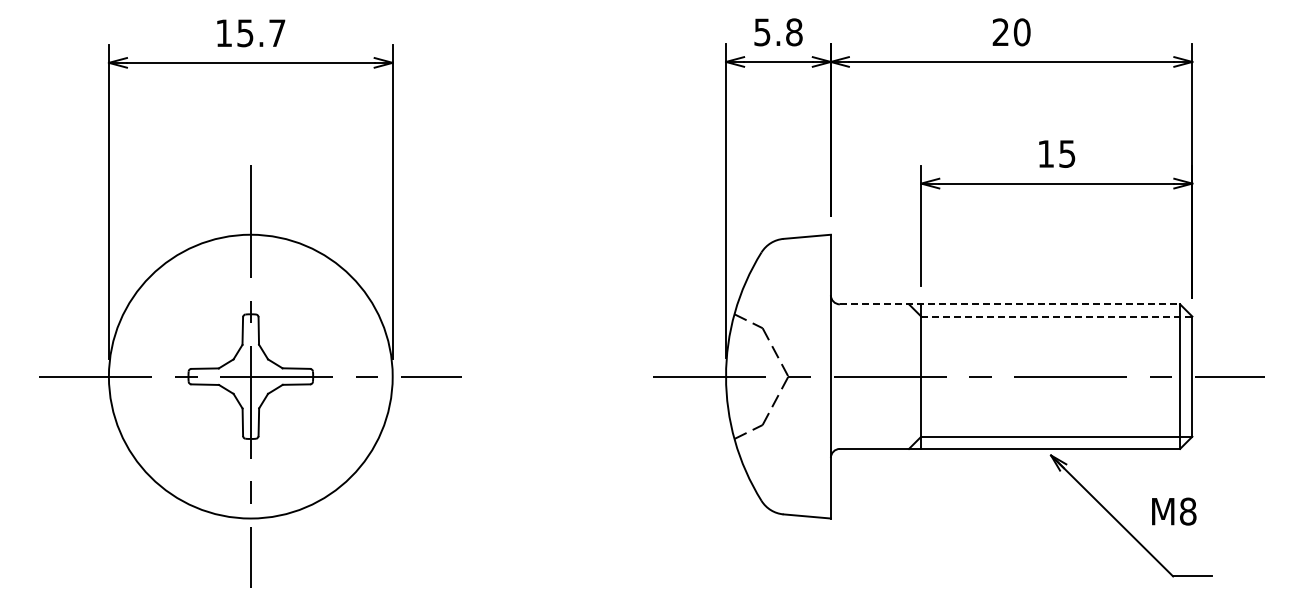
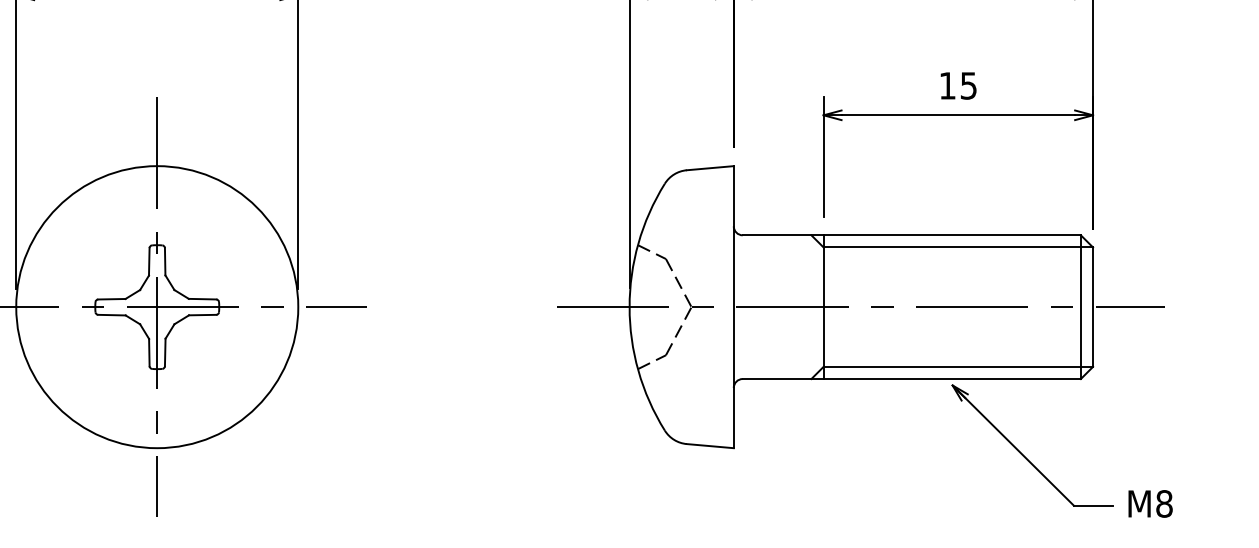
line: (1010, 304) -> (912, 235), dashed -> solid
line: (1056, 316) -> (958, 247), dashed -> solid
text: (1174, 511) -> (1150, 503), moved

